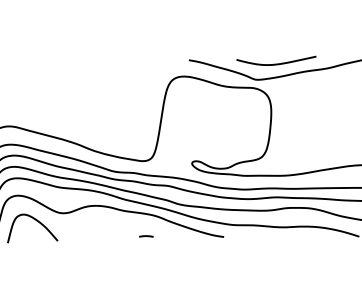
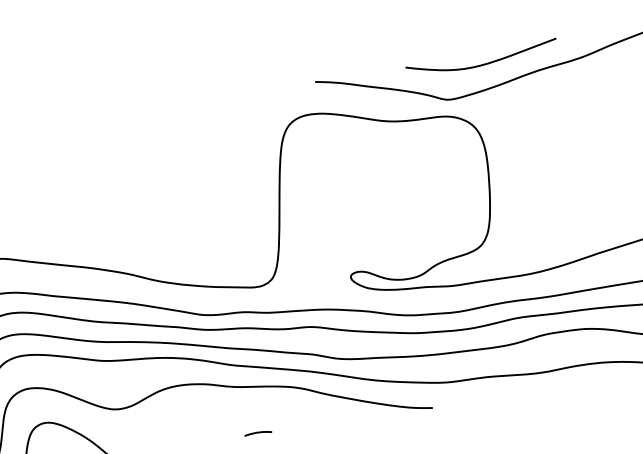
line: (146, 236) -> (258, 433), moved

